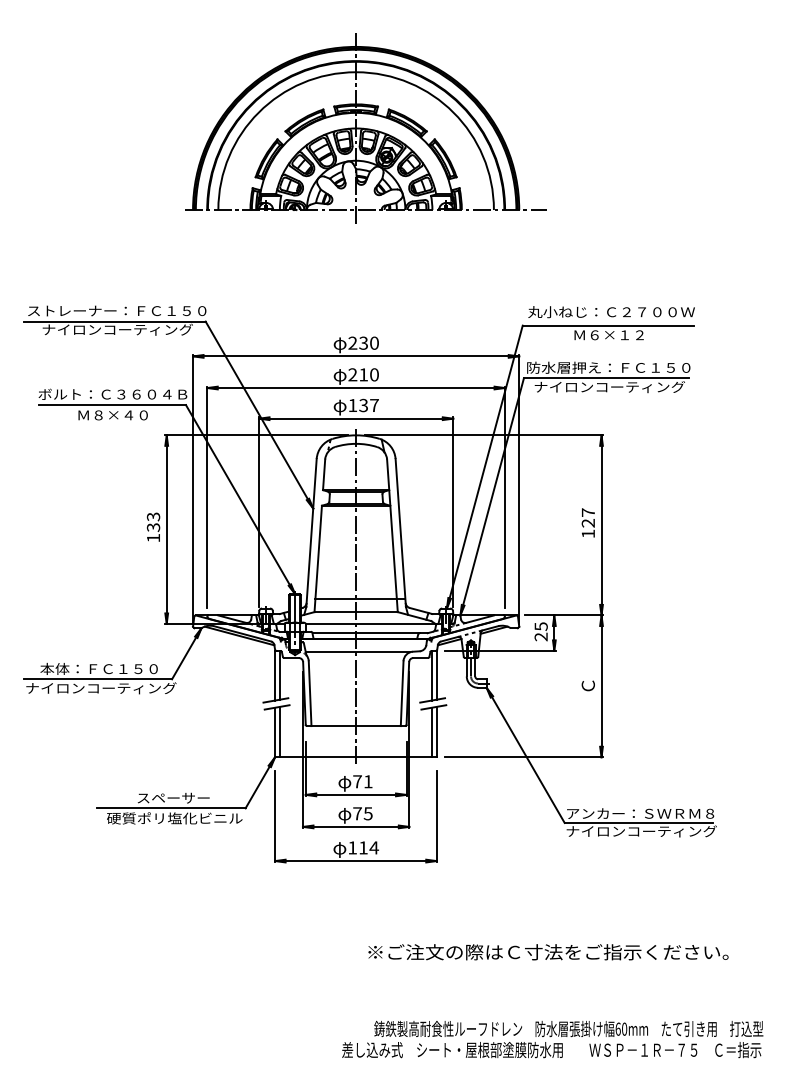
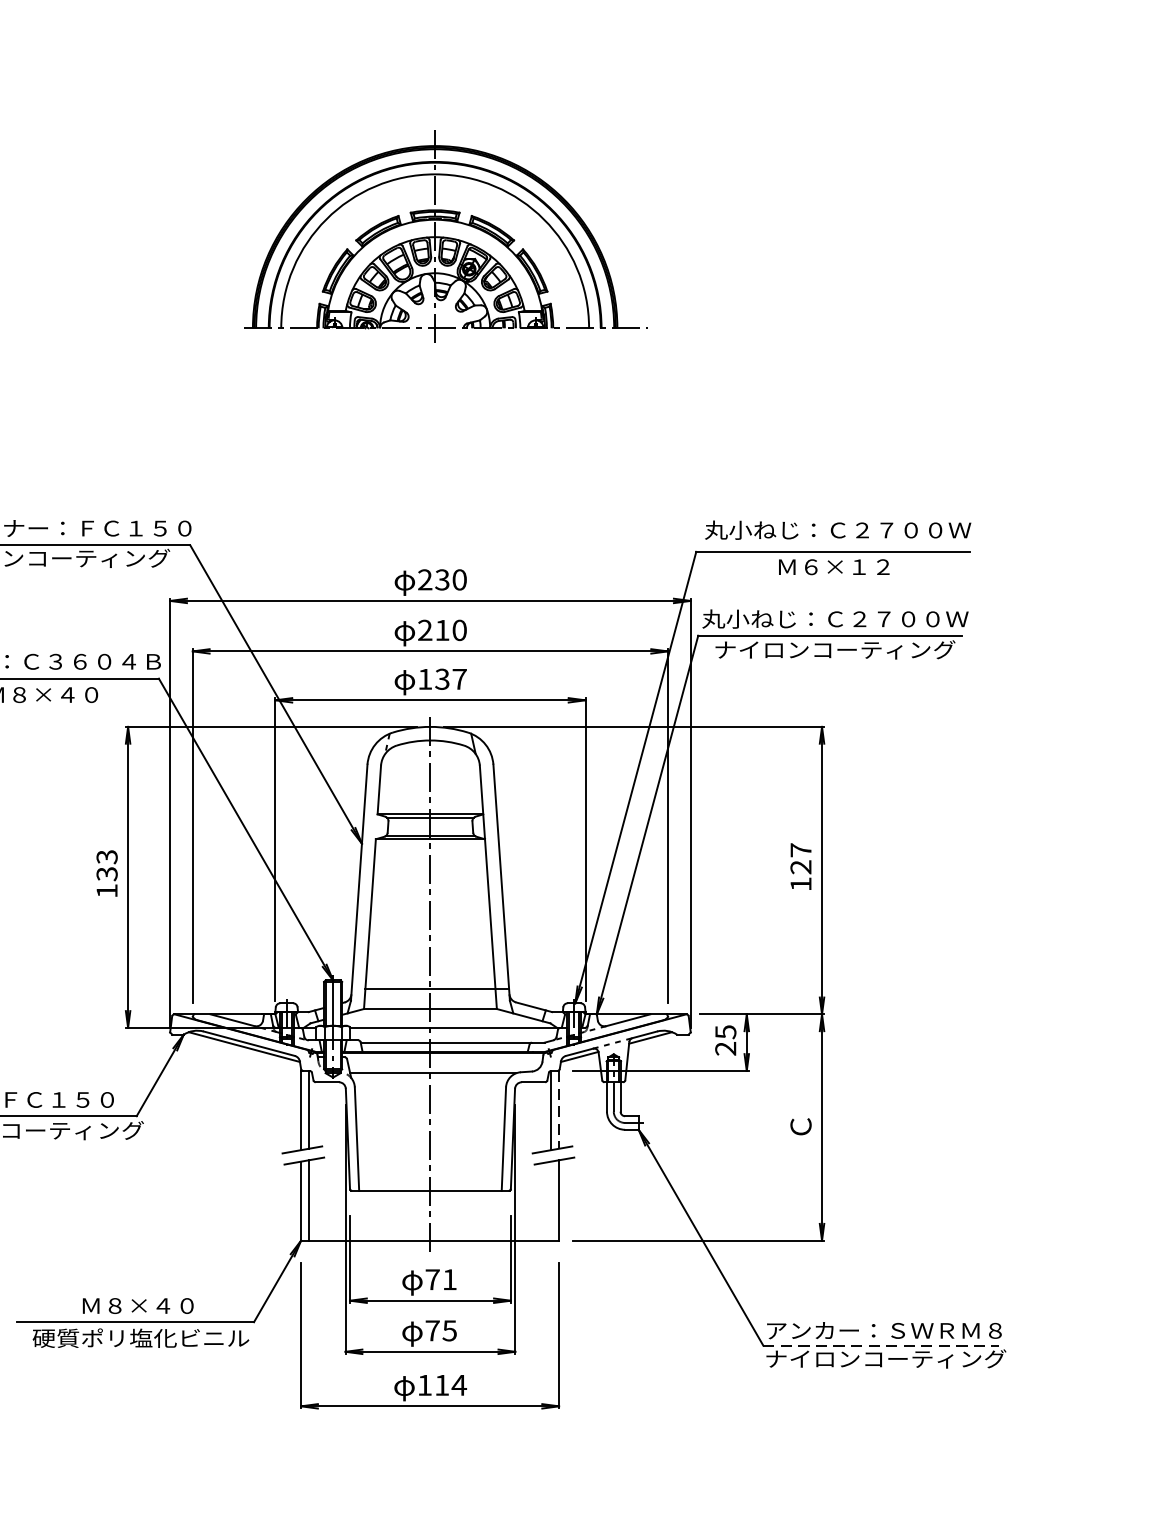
part: (365, 128) -> (445, 237), size x0.7
text: (609, 367) -> (834, 618), 防水層押え：ＦＣ１５０ -> 丸小ねじ：Ｃ２７００Ｗ
line: (436, 675) -> (558, 1110), solid -> dashed
line: (431, 732) -> (550, 1201), removed
text: (173, 797) -> (138, 1304), スペーサー -> Ｍ８×４０
line: (638, 822) -> (881, 1344), solid -> dashed

